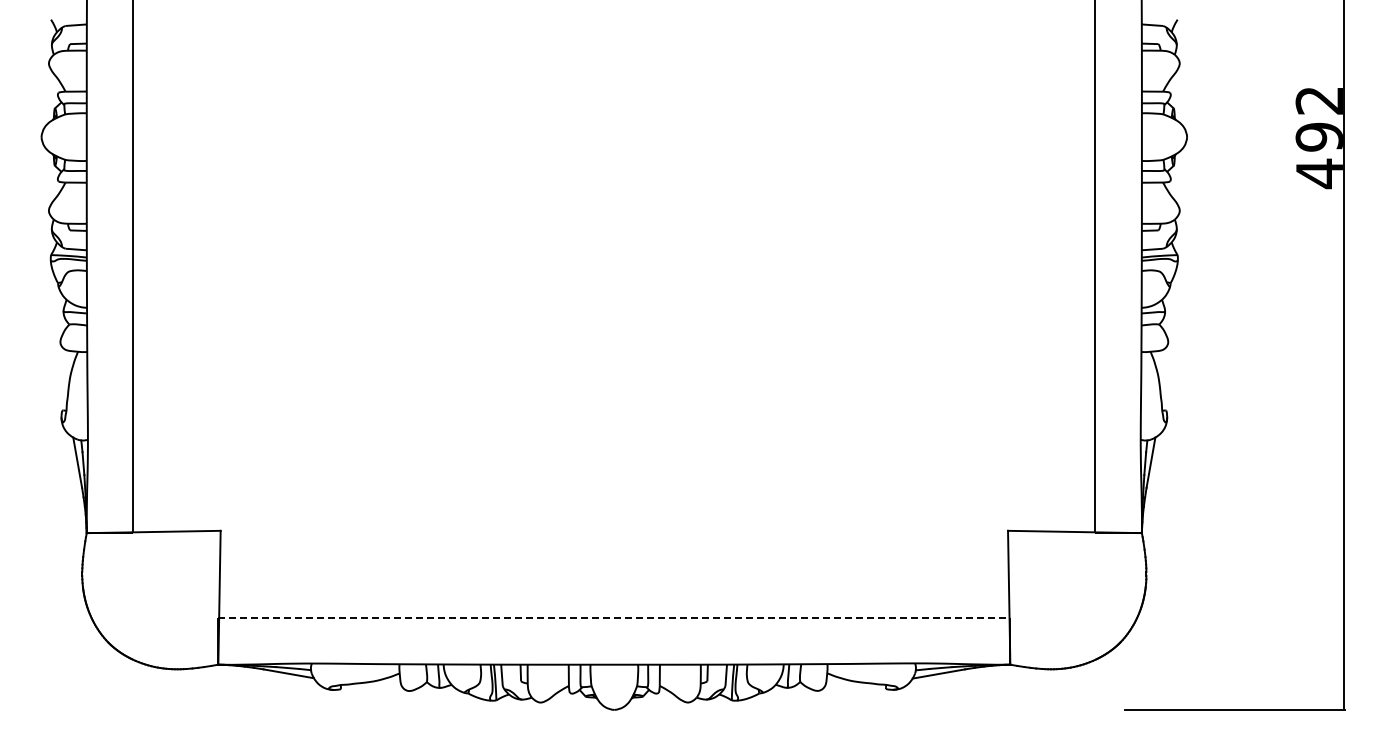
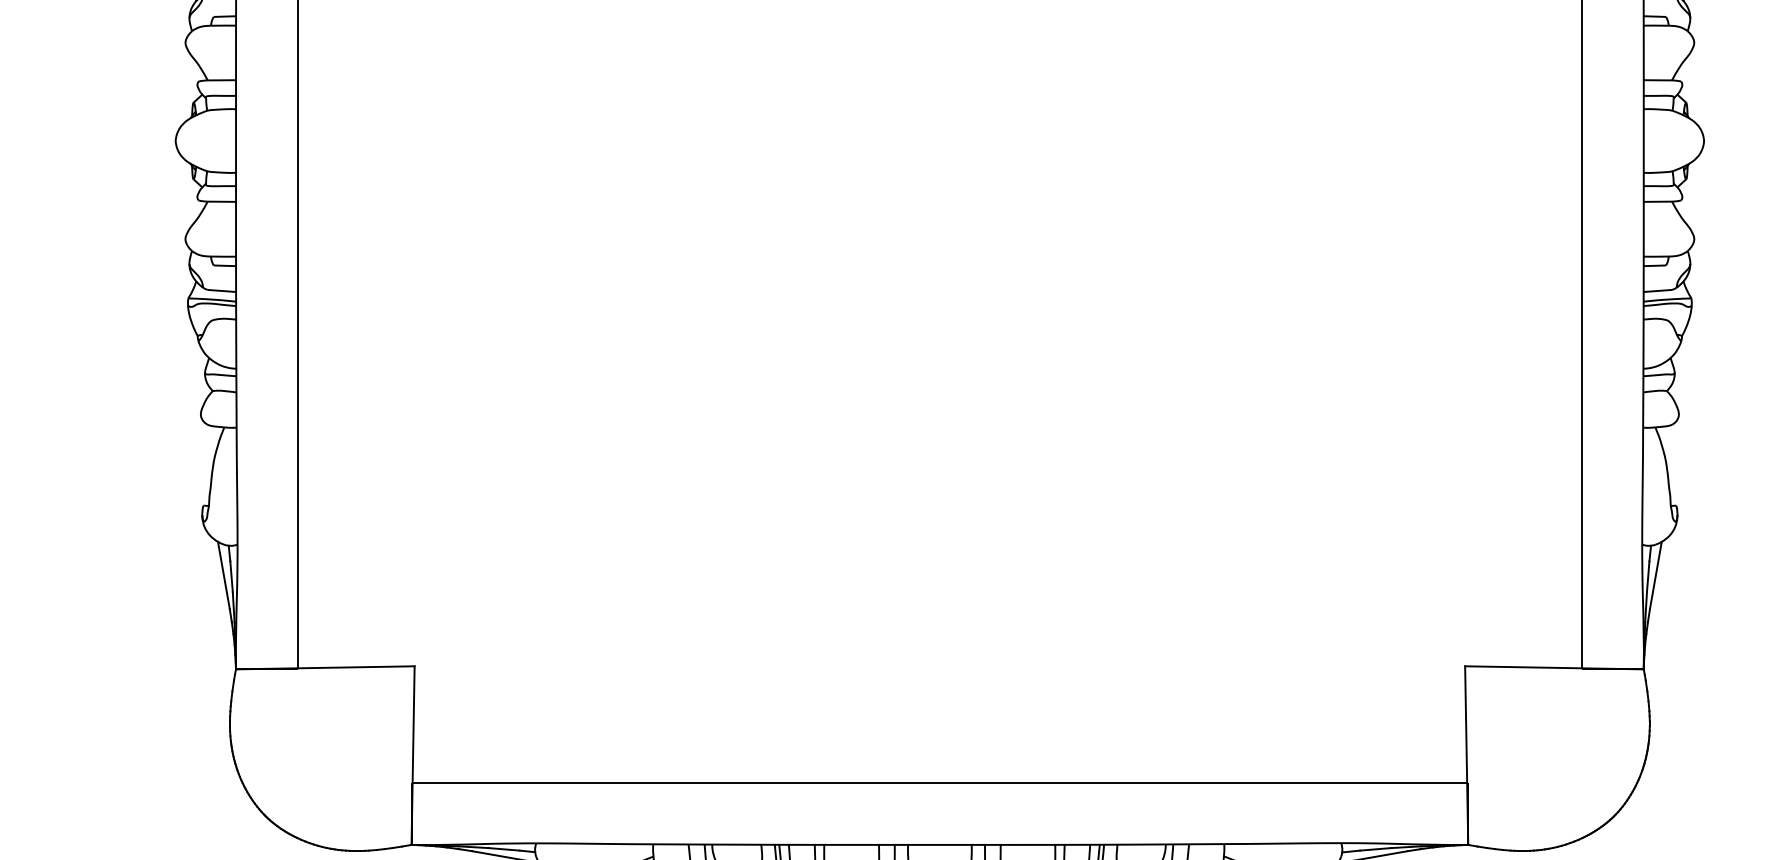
line: (614, 618) -> (940, 783), dashed -> solid

